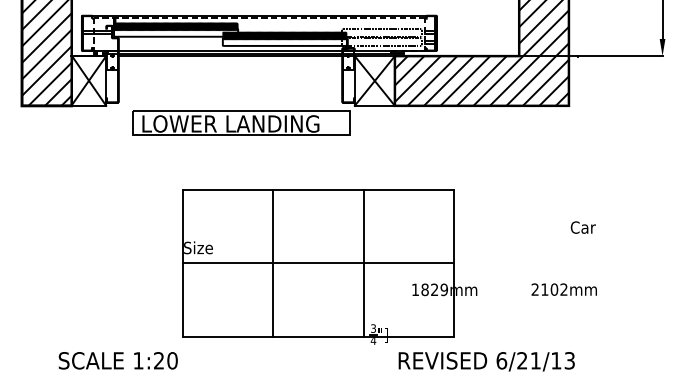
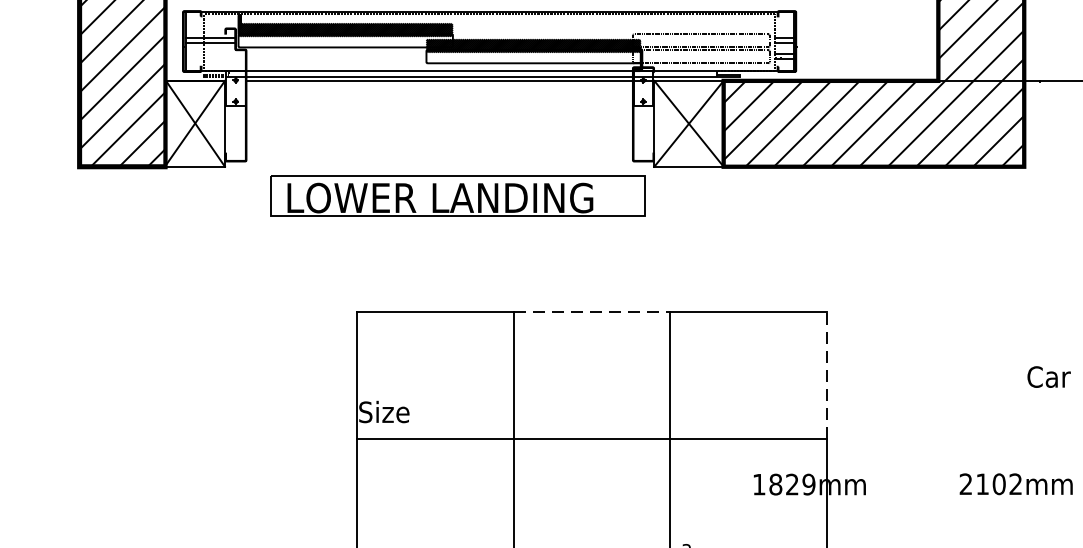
line: (319, 189) -> (593, 311), solid -> dashed
line: (454, 226) -> (826, 375), solid -> dashed

